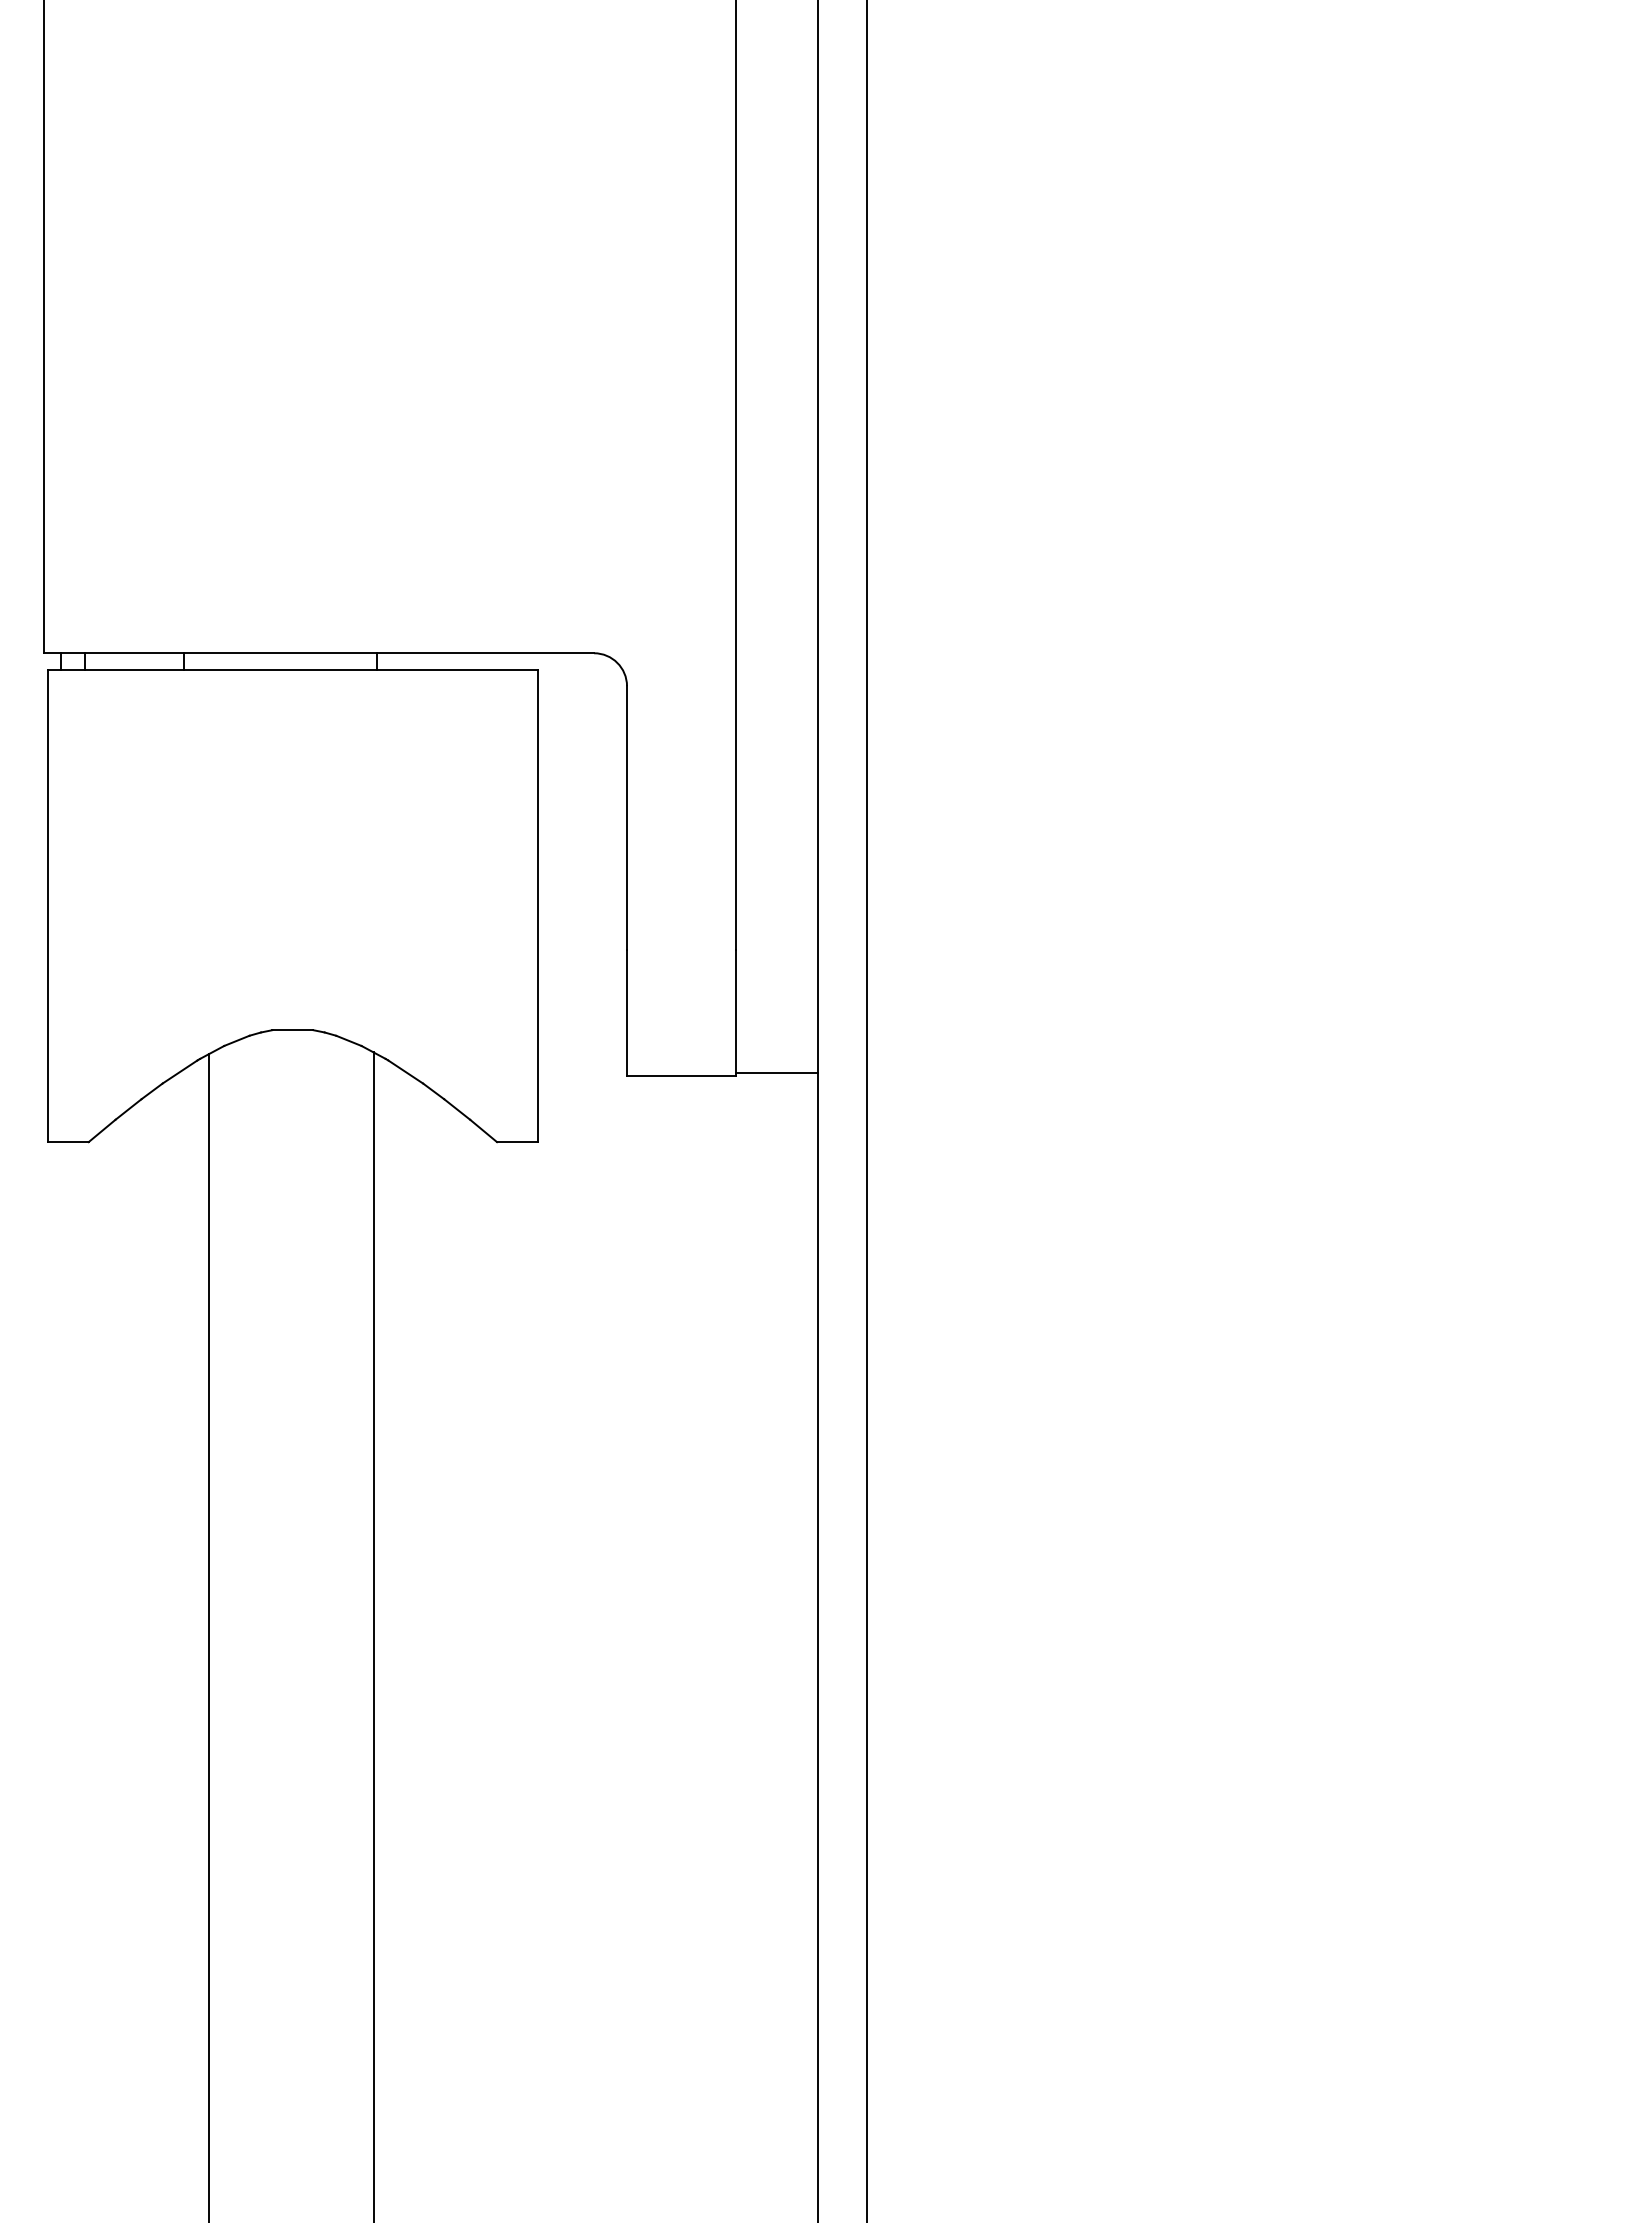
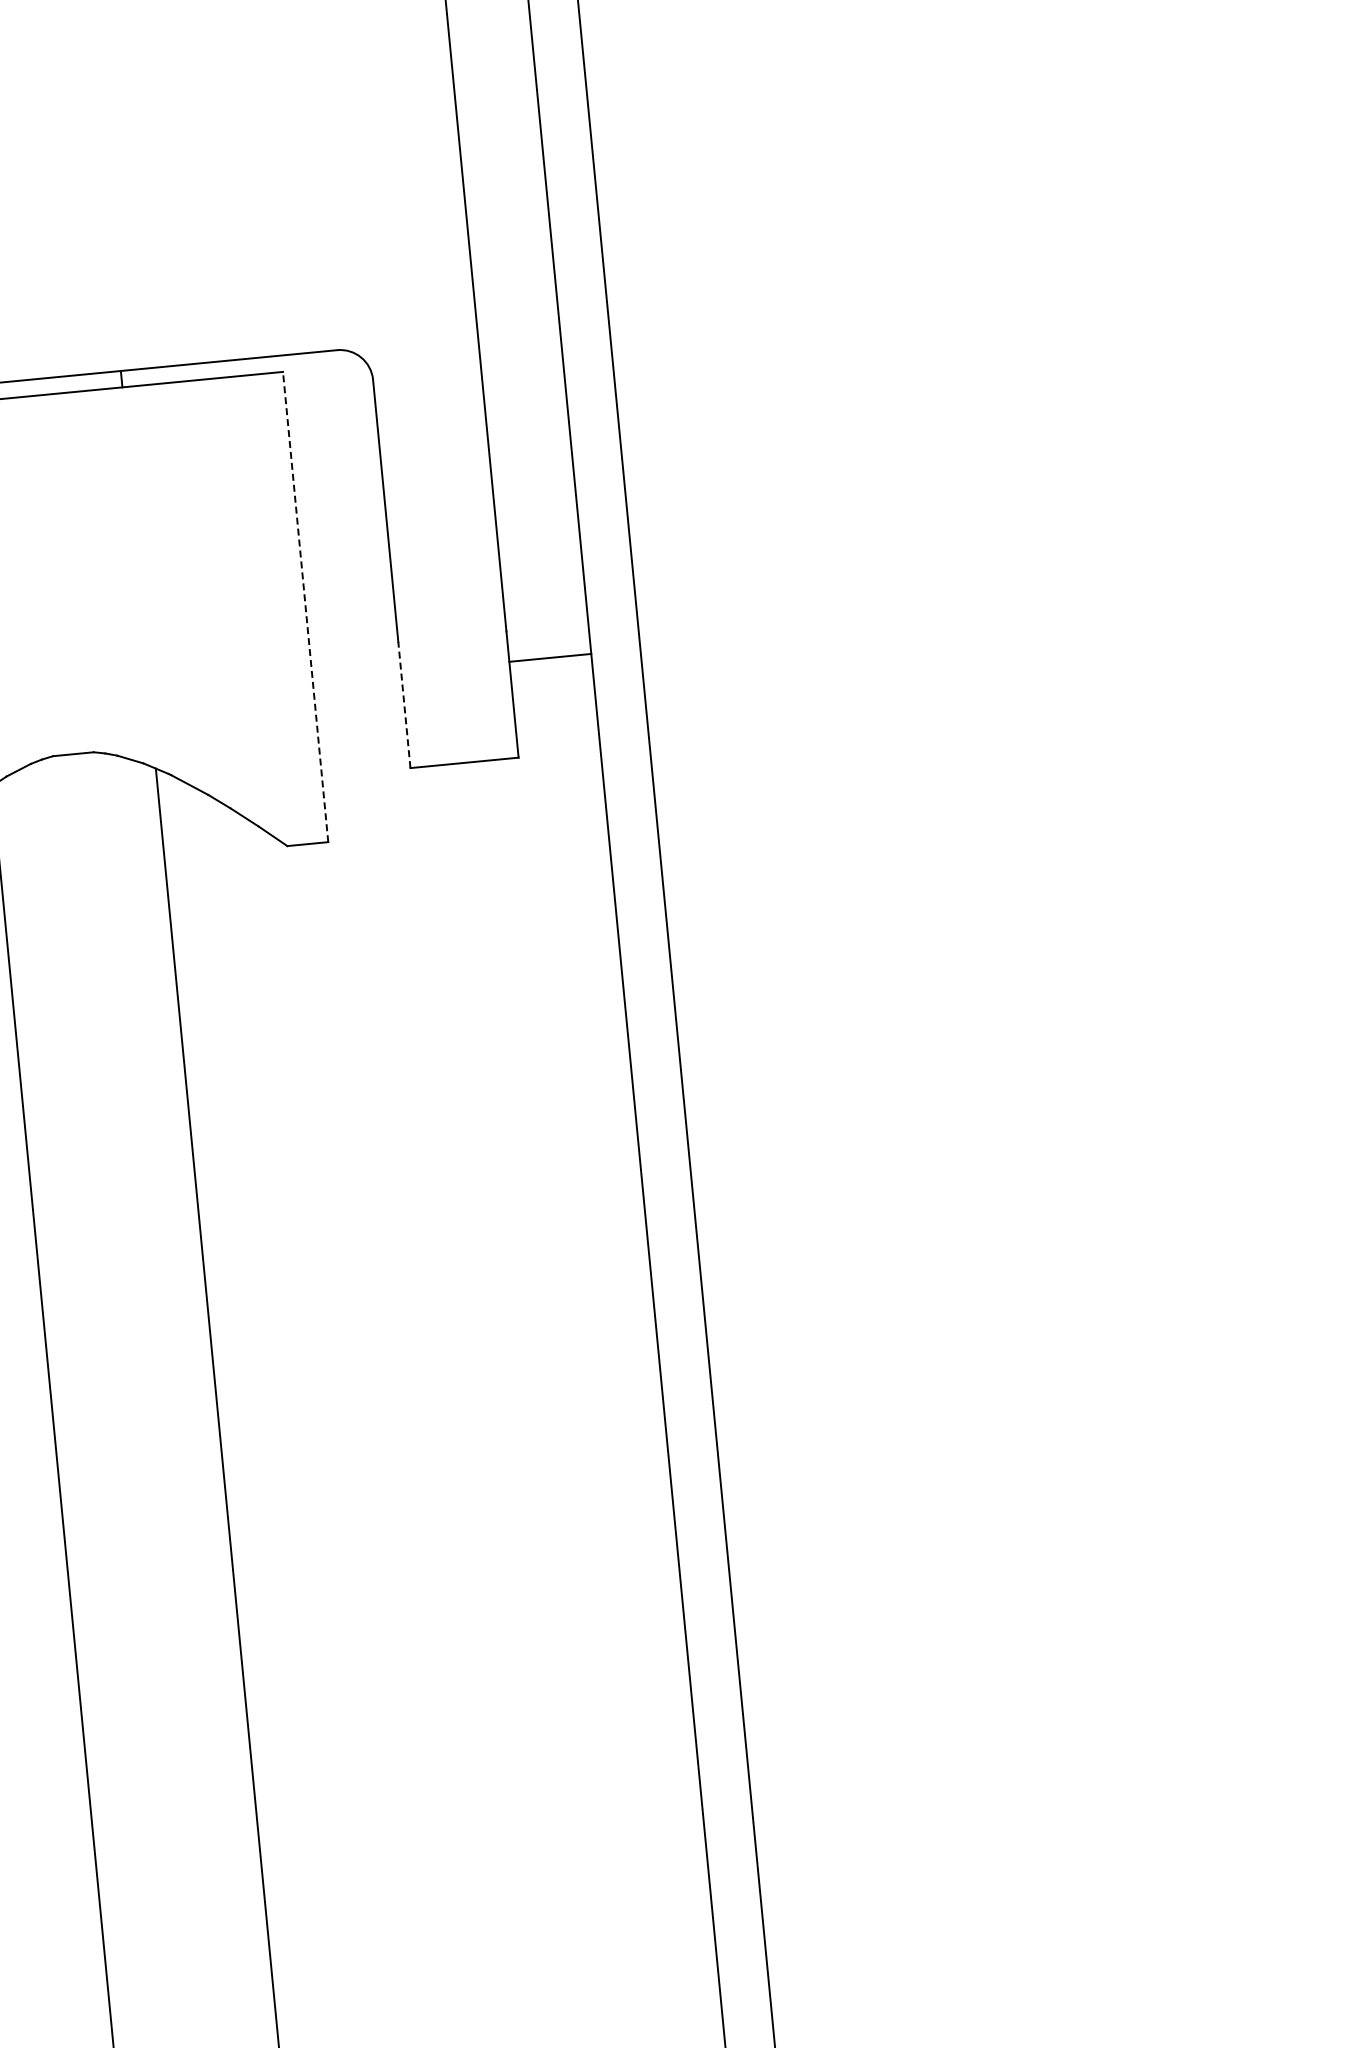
line: (538, 905) -> (305, 606), solid -> dashed
line: (627, 1012) -> (404, 704), solid -> dashed
line: (776, 1073) -> (550, 658), moved

